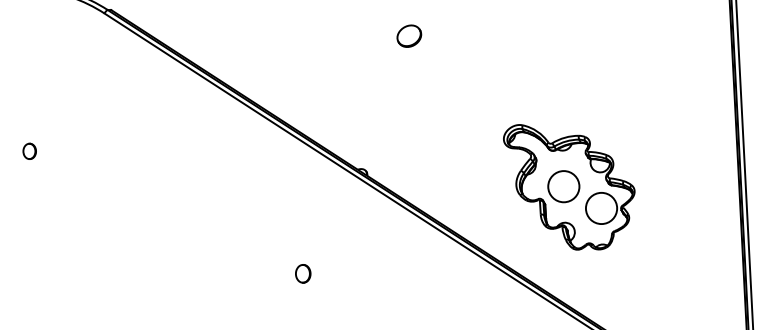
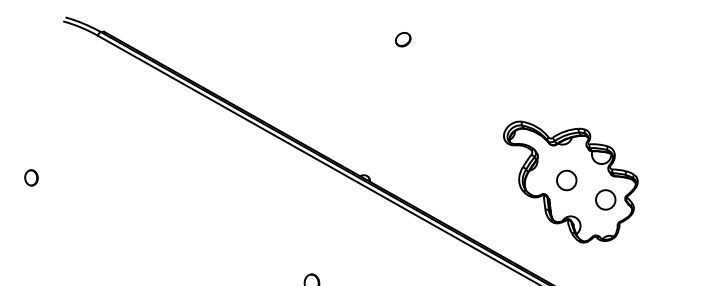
part: (408, 35) -> (402, 39), size x0.62
circle: (563, 186) -> (566, 180), size x0.62
circle: (601, 208) -> (605, 199), size x0.62

